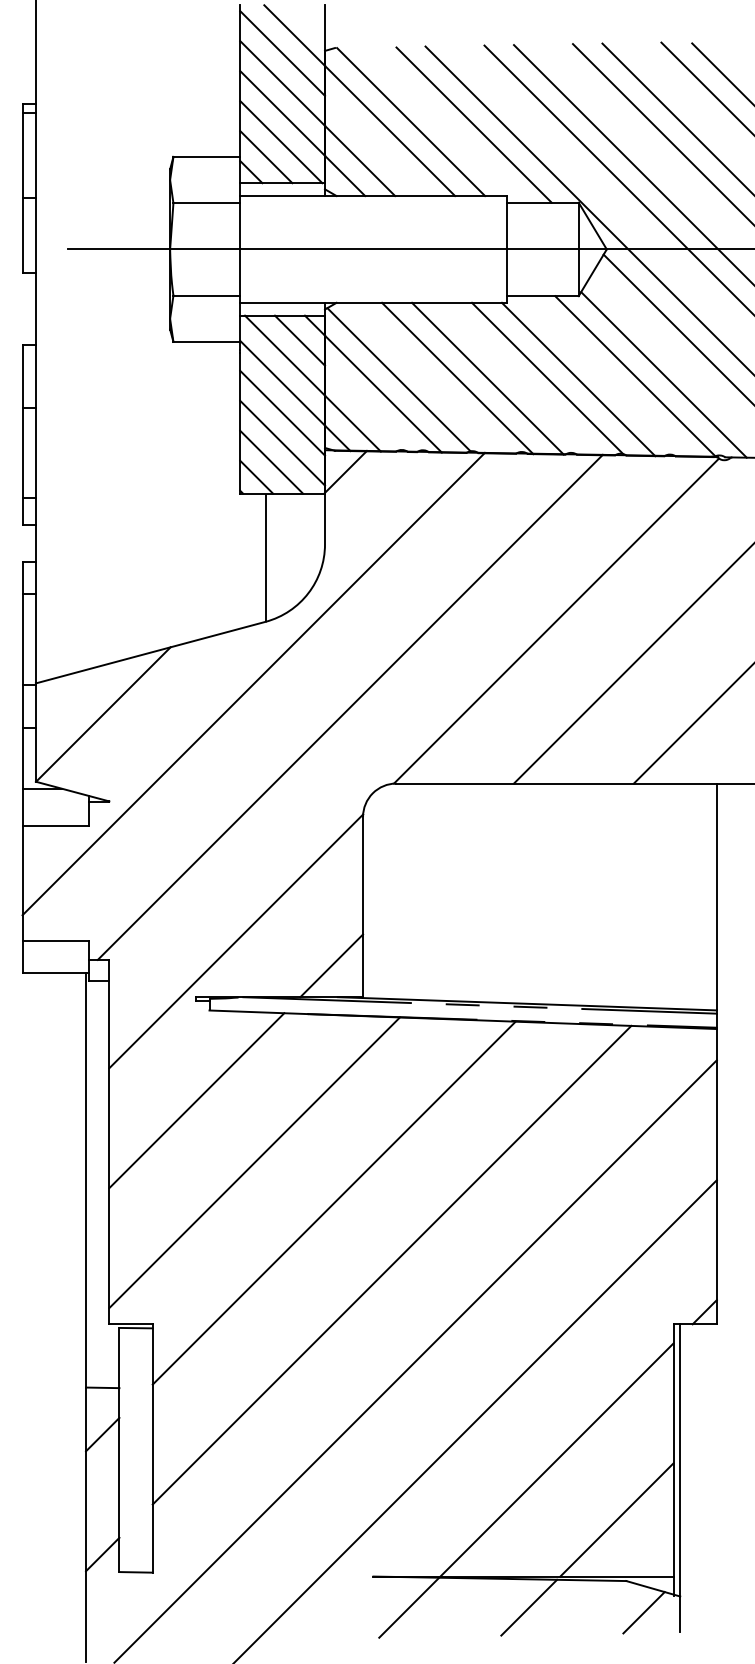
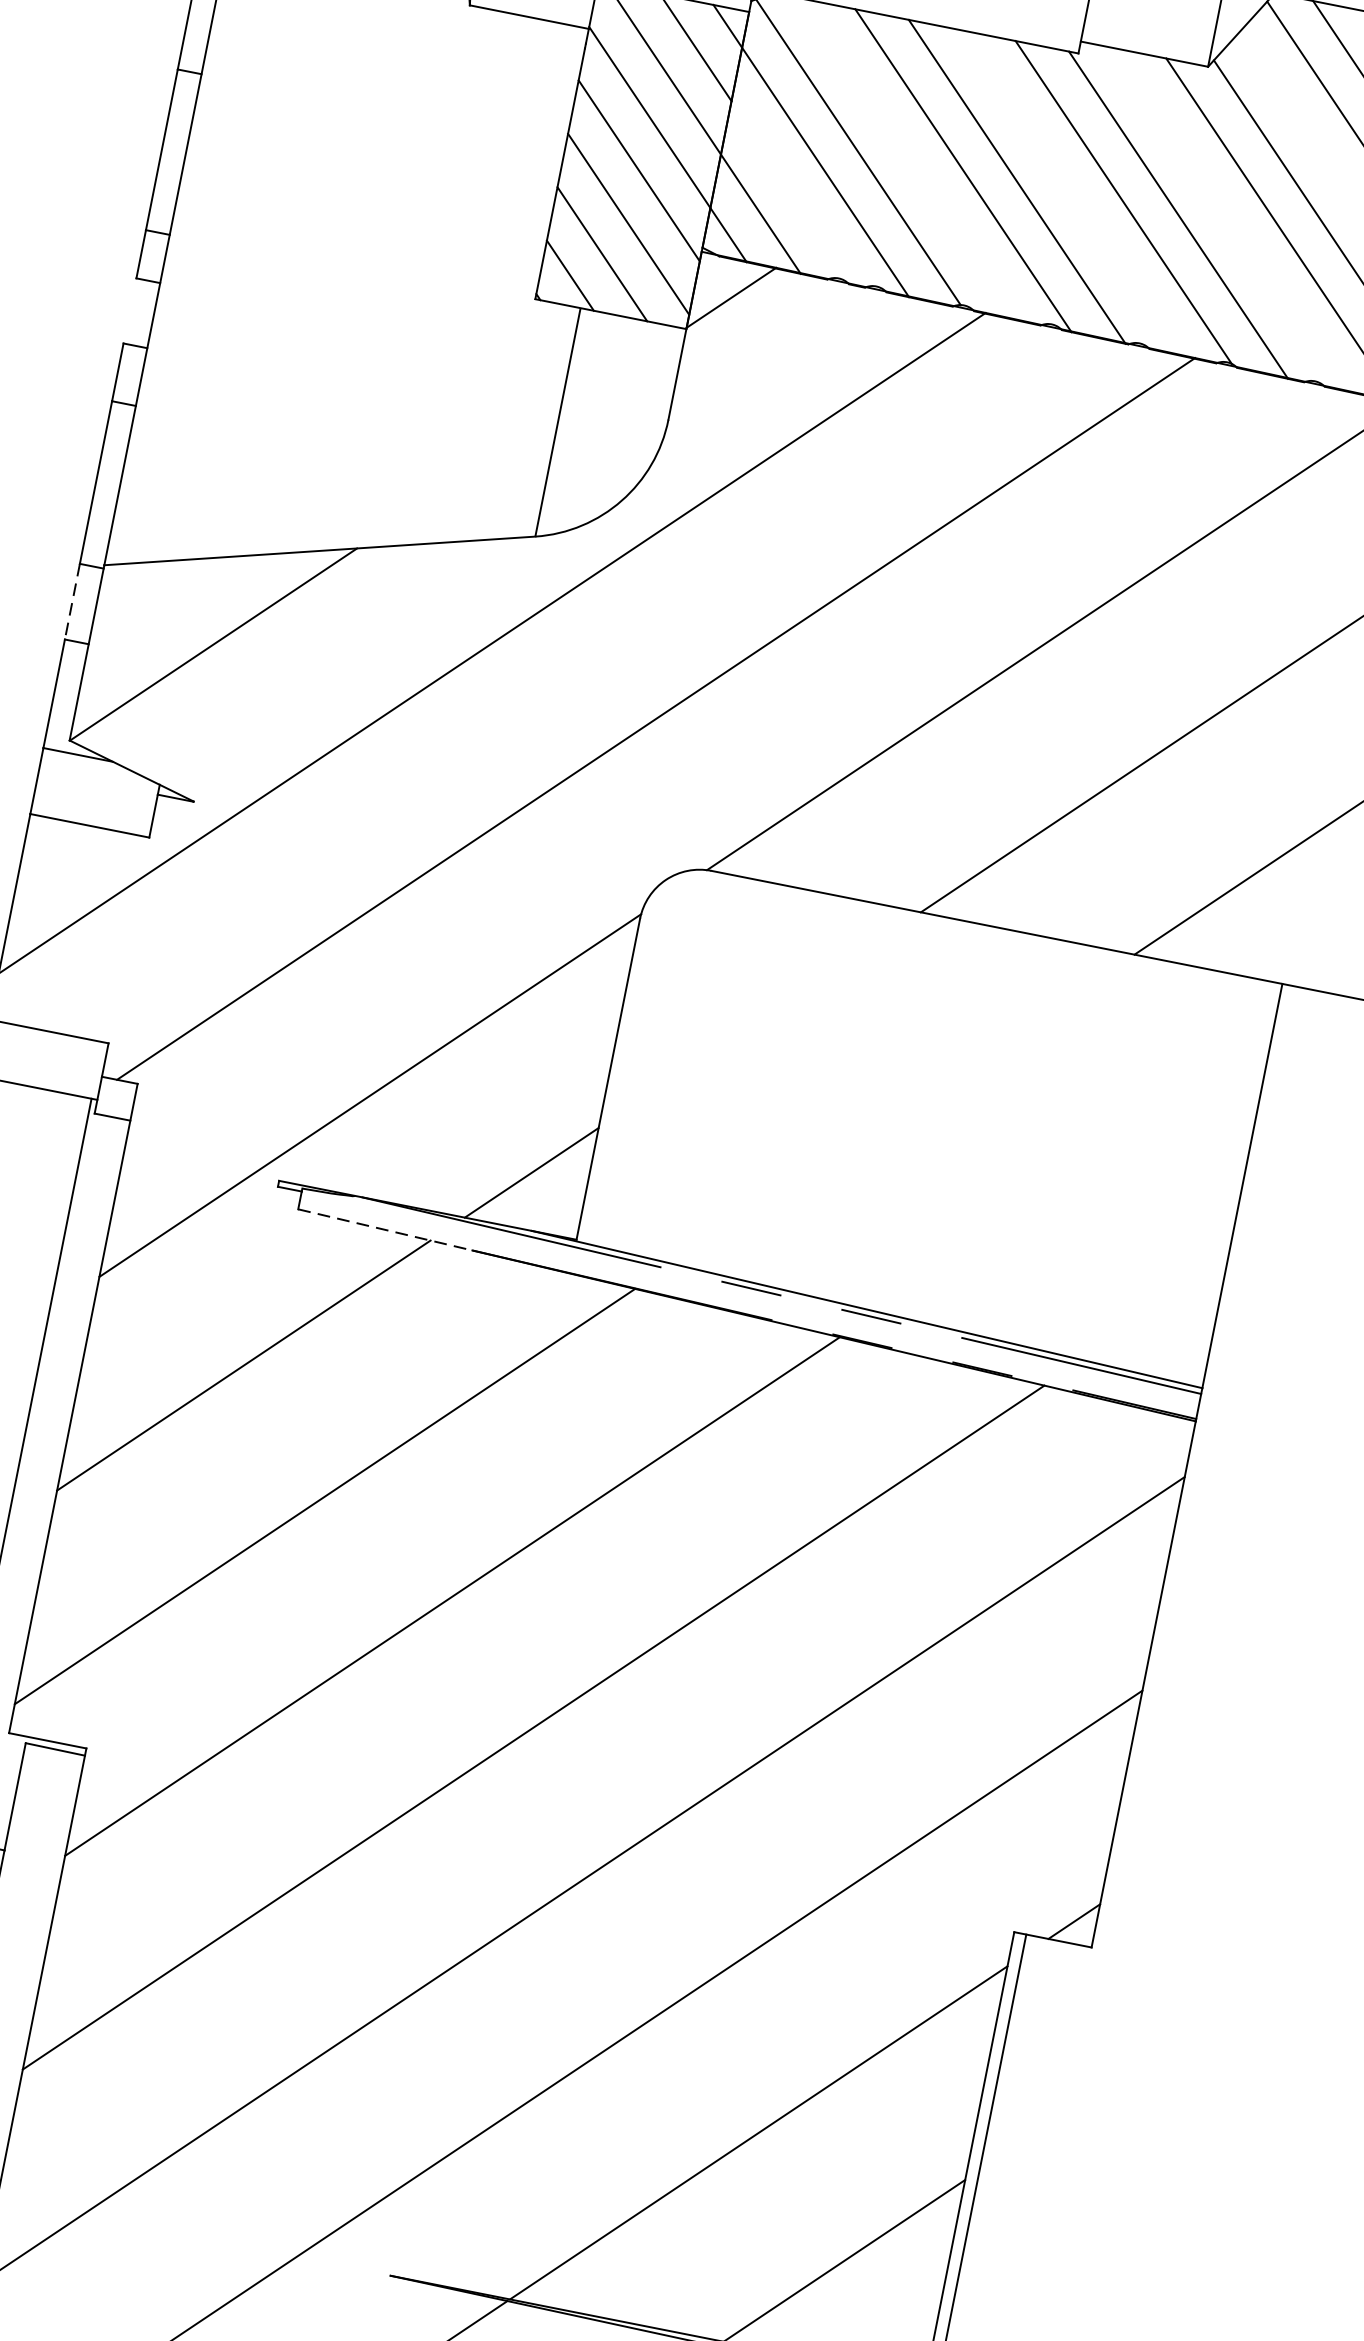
line: (22, 707) -> (71, 603), solid -> dashed
line: (259, 1012) -> (386, 1230), solid -> dashed

